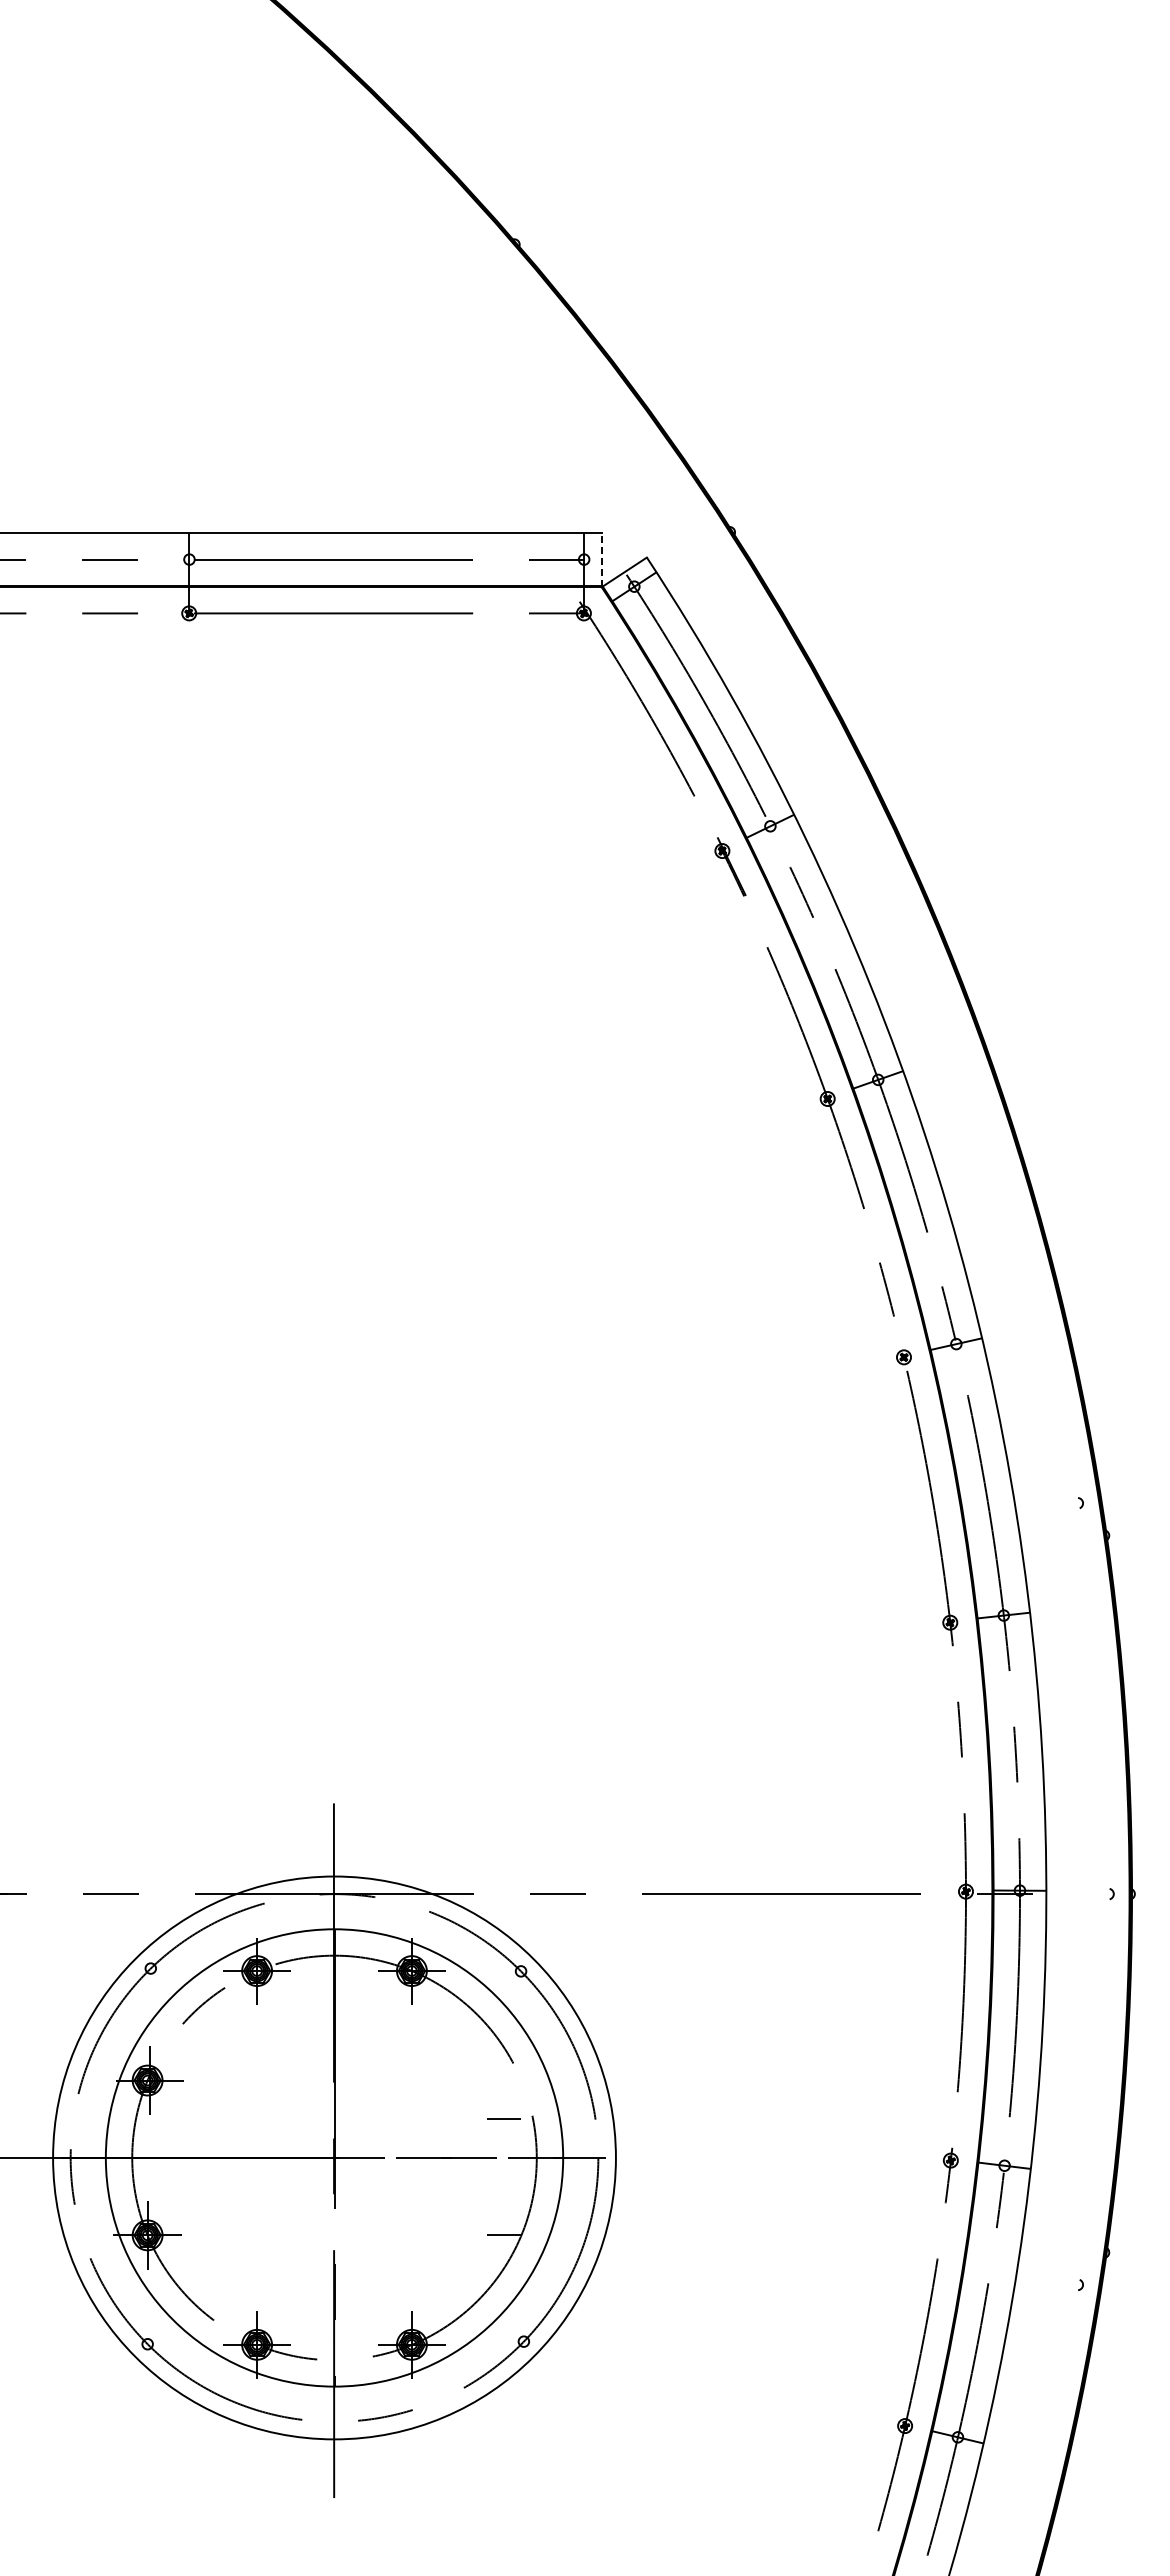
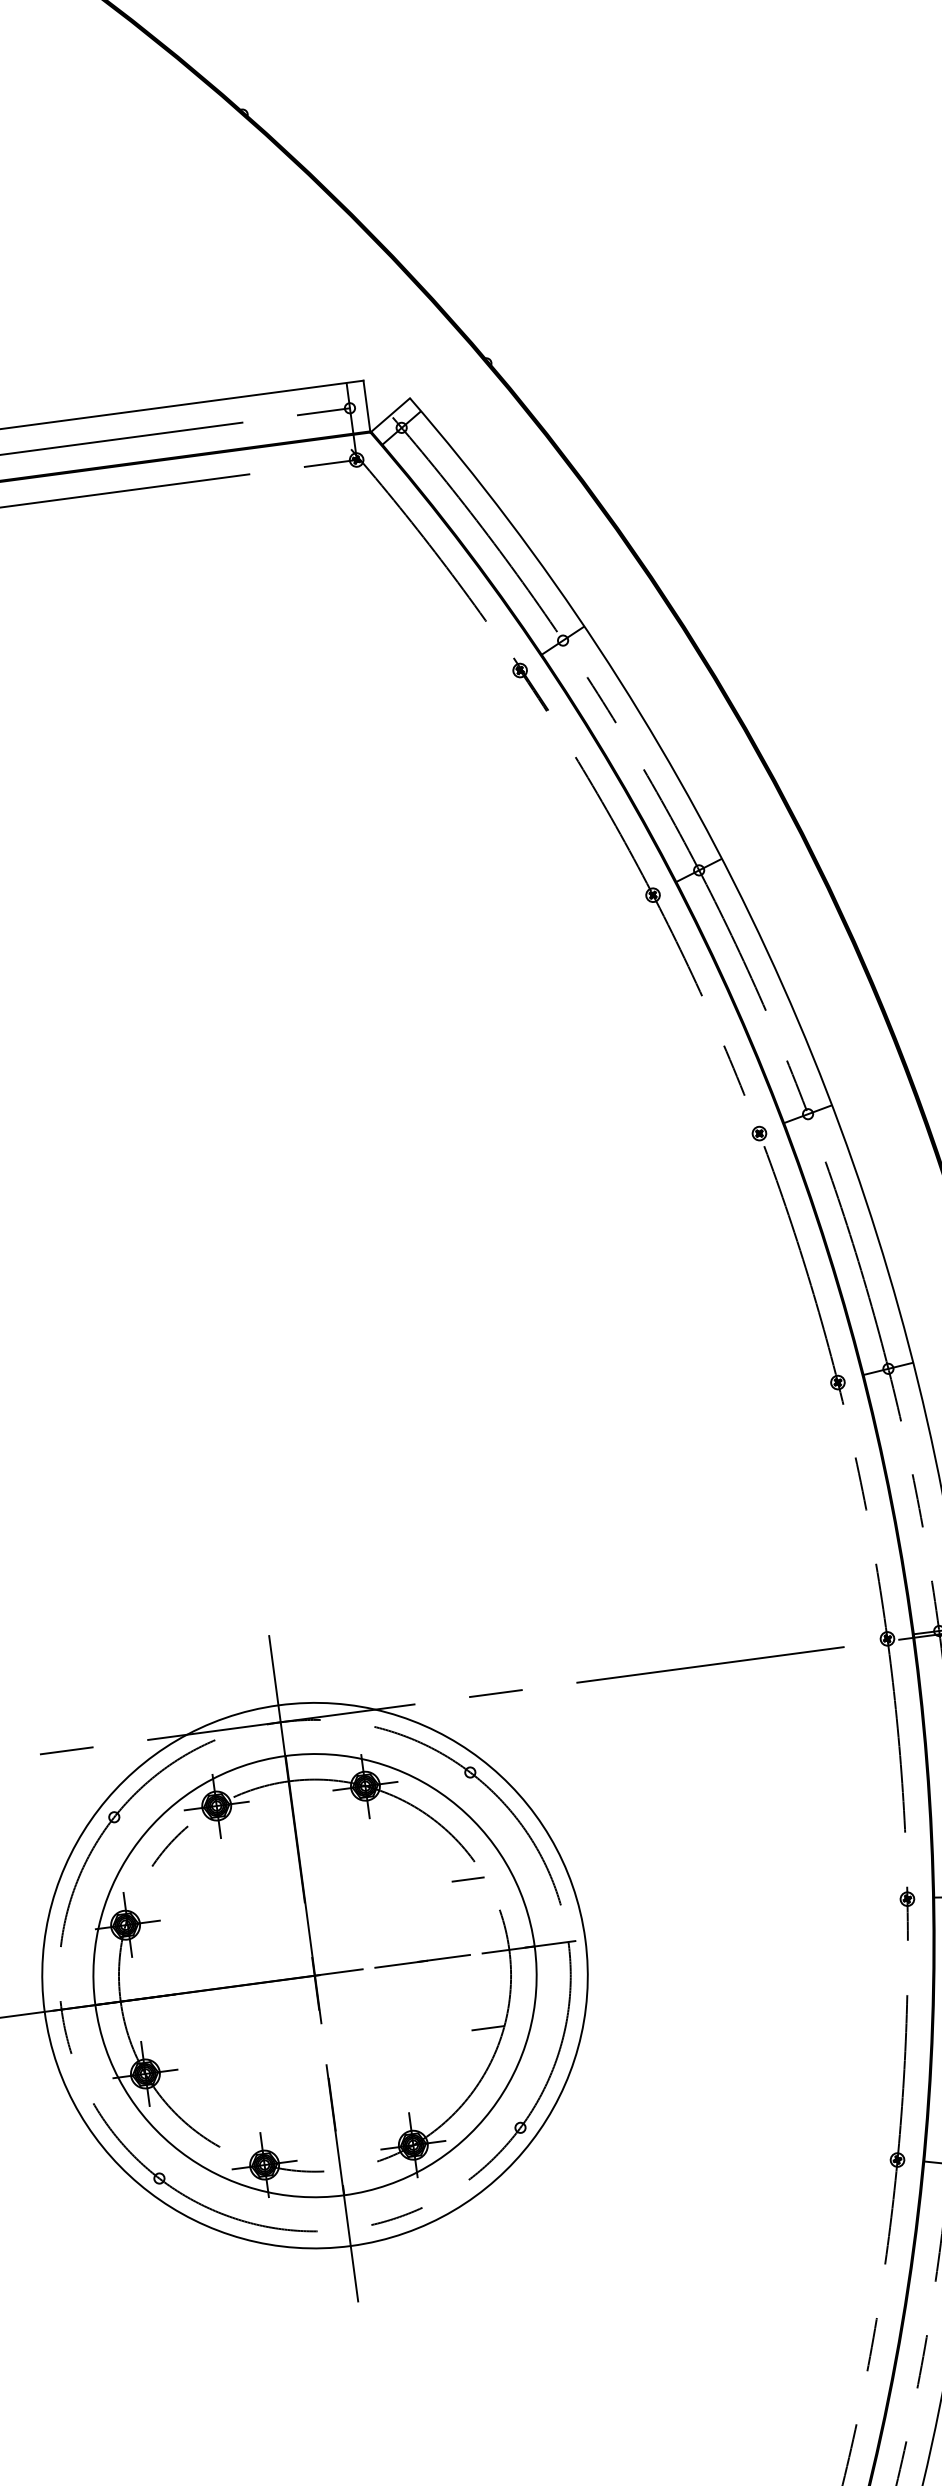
line: (601, 560) -> (366, 406), dashed -> solid
line: (503, 2118) -> (467, 1879), moved

